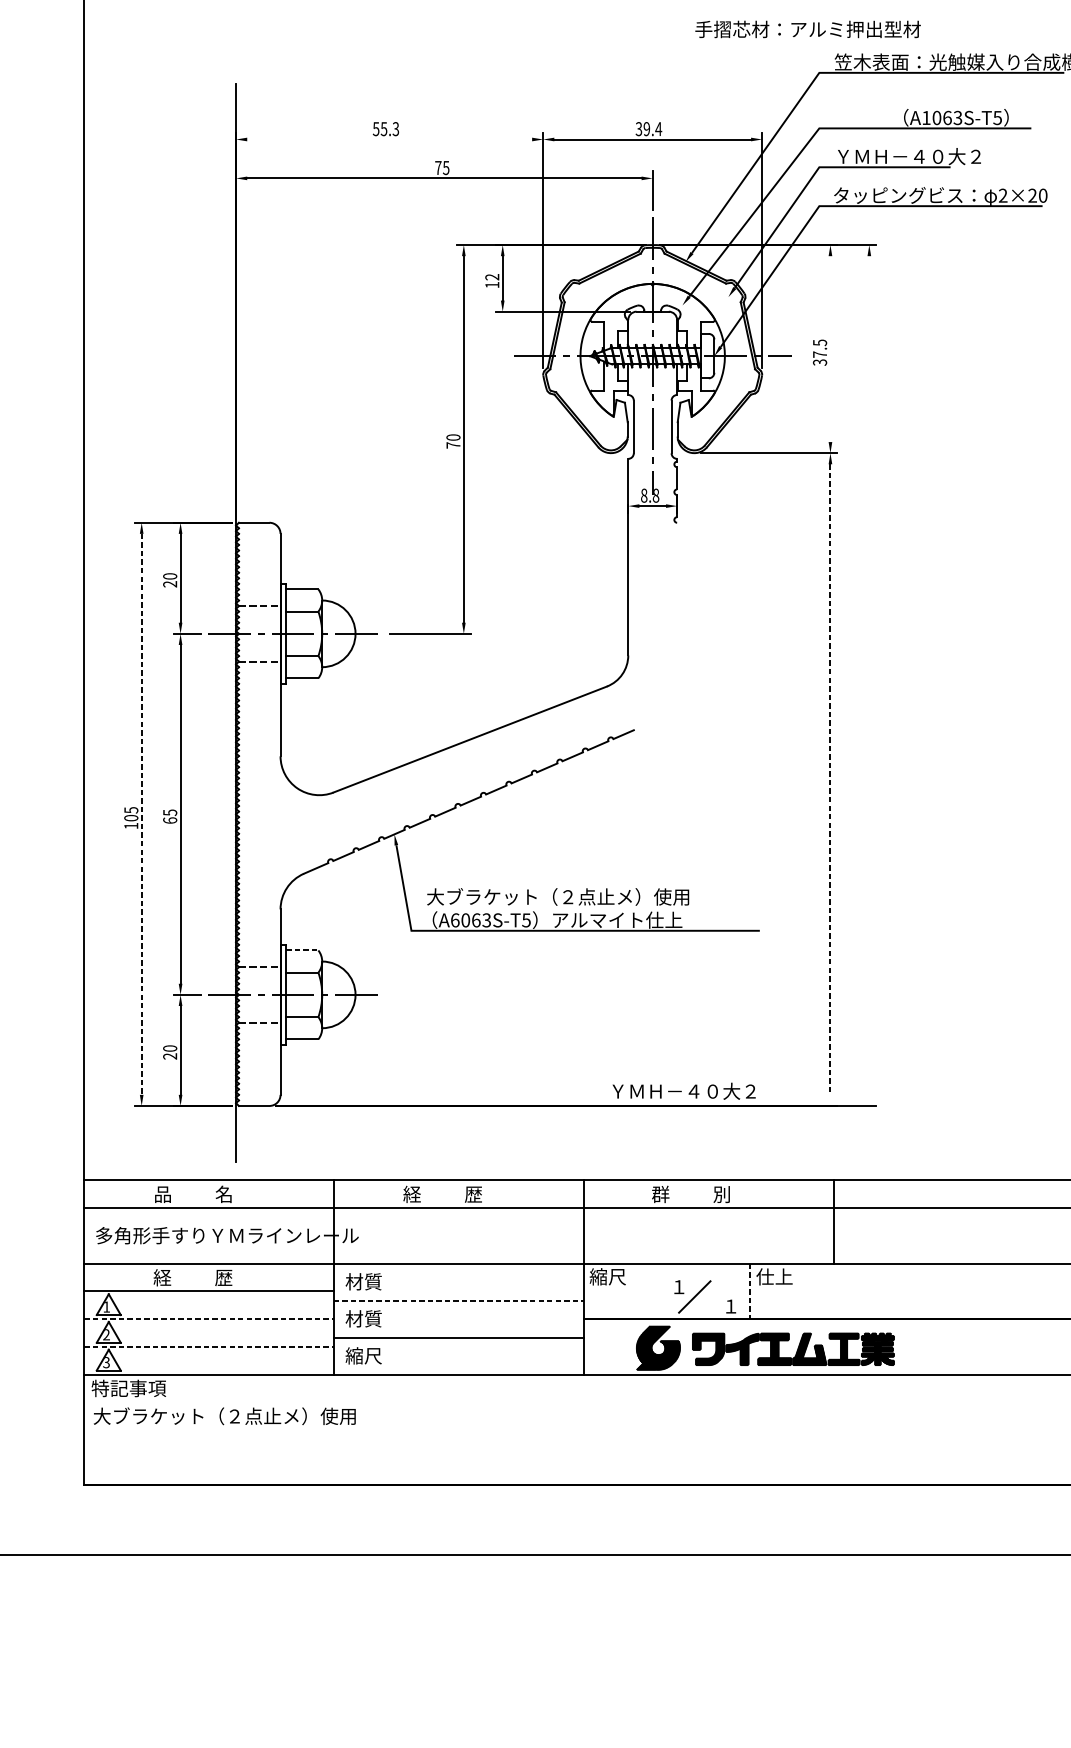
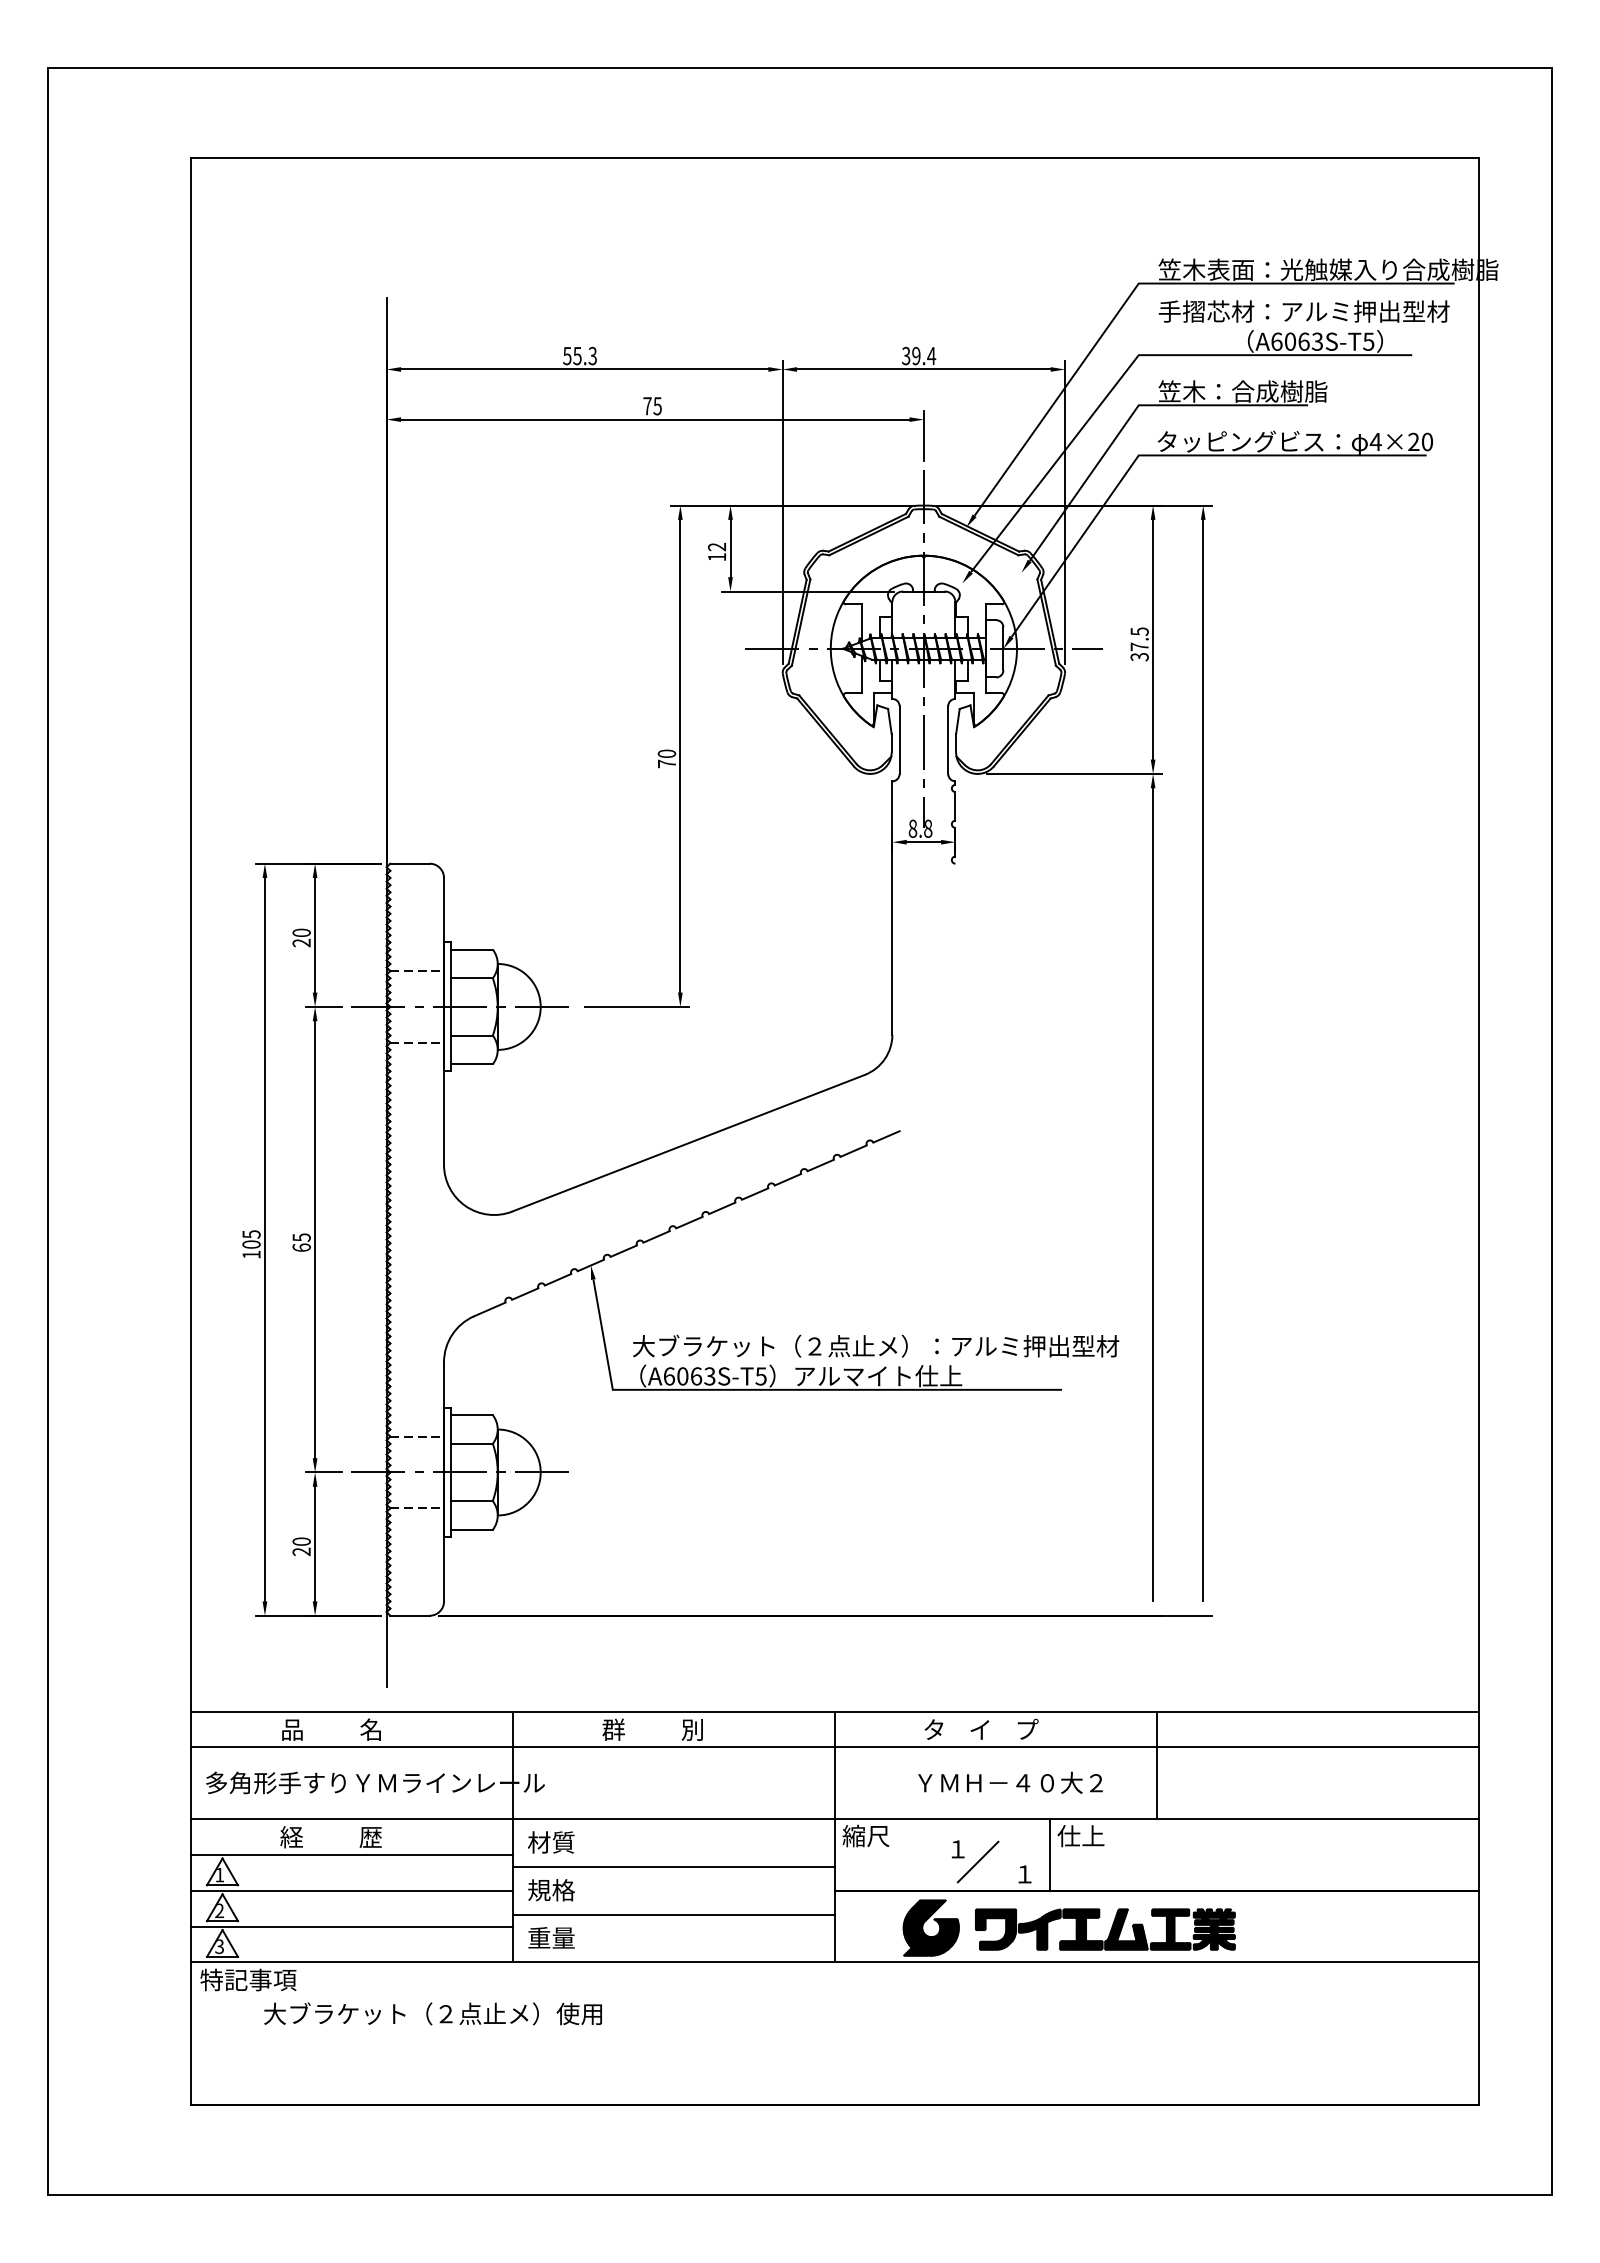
text: (807, 29) -> (1303, 311), moved
text: (926, 117) -> (1276, 341), A1063S-T5 -> A6063S-T5
line: (389, 139) -> (584, 369), added
text: (907, 156) -> (1252, 391), ＹＭＨ－４０大２ -> 笠木：合成樹脂
text: (1002, 195) -> (1375, 441), 2×20 -> 4×20
line: (830, 348) -> (1153, 639), added
line: (869, 675) -> (1203, 1060), added
line: (830, 779) -> (1153, 1194), dashed -> solid
line: (141, 814) -> (264, 1239), dashed -> solid
text: (729, 897) -> (1022, 1346), 大ブラケット（２点止メ）使用 -> 大ブラケット（２点止メ）：アルミ押出型材
line: (301, 950) -> (471, 1415), dashed -> solid
text: (684, 1091) -> (1010, 1782), moved
text: (442, 1194) -> (652, 1729), 経          歴 -> 群          別
text: (696, 1194) -> (980, 1729), 群          別 -> タ    イ    プ
line: (750, 1291) -> (1049, 1854), dashed -> solid
line: (459, 1300) -> (674, 1866), dashed -> solid
line: (208, 1319) -> (351, 1890), dashed -> solid
text: (363, 1319) -> (551, 1890), 材質 -> 規格
line: (208, 1346) -> (351, 1926), dashed -> solid
text: (363, 1355) -> (551, 1937), 縮尺 -> 重量
text: (224, 1415) -> (432, 2013), moved

